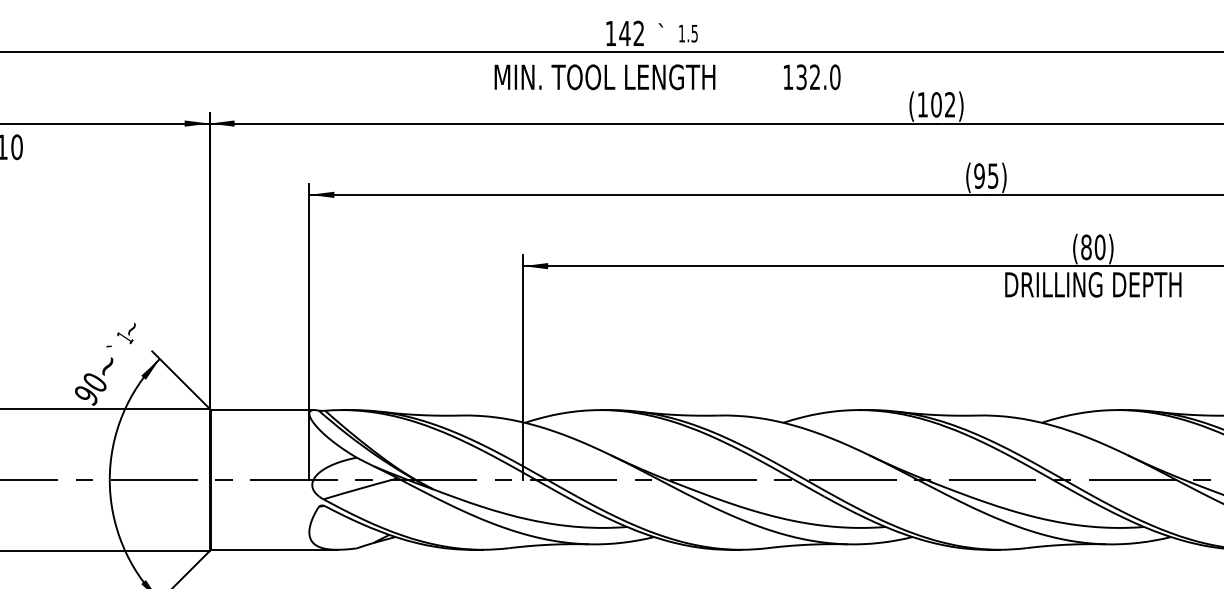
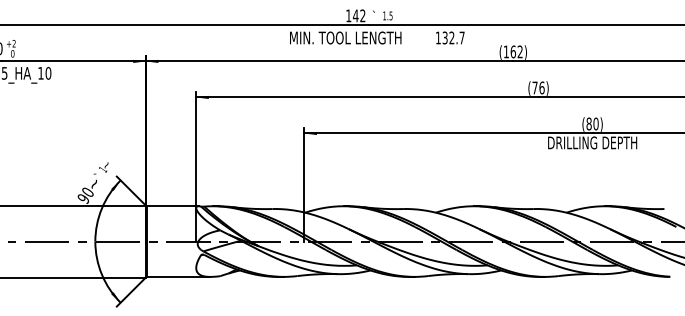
text: (833, 76) -> (461, 37), 132.0 -> 132.7
text: (936, 103) -> (513, 51), (102) -> (162)
text: (986, 175) -> (538, 87), (95) -> (76)

